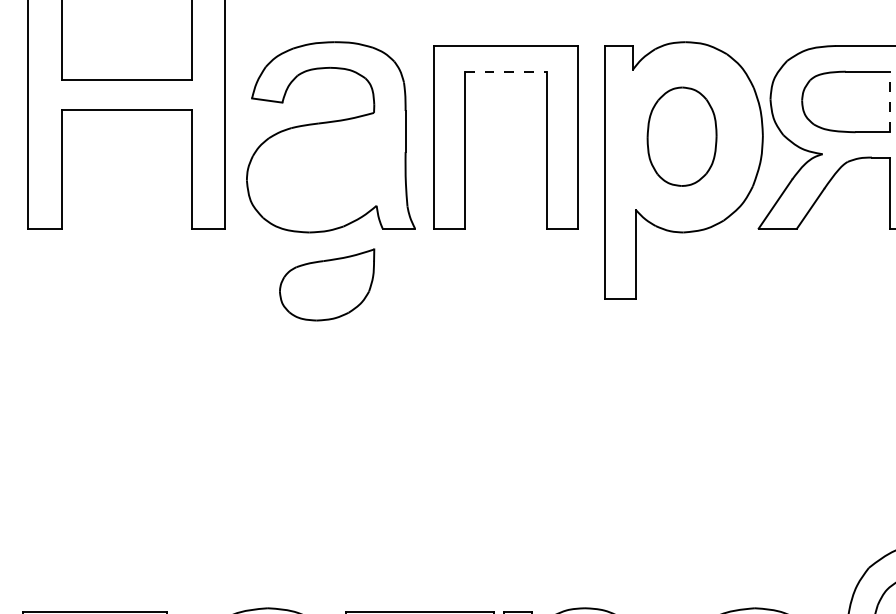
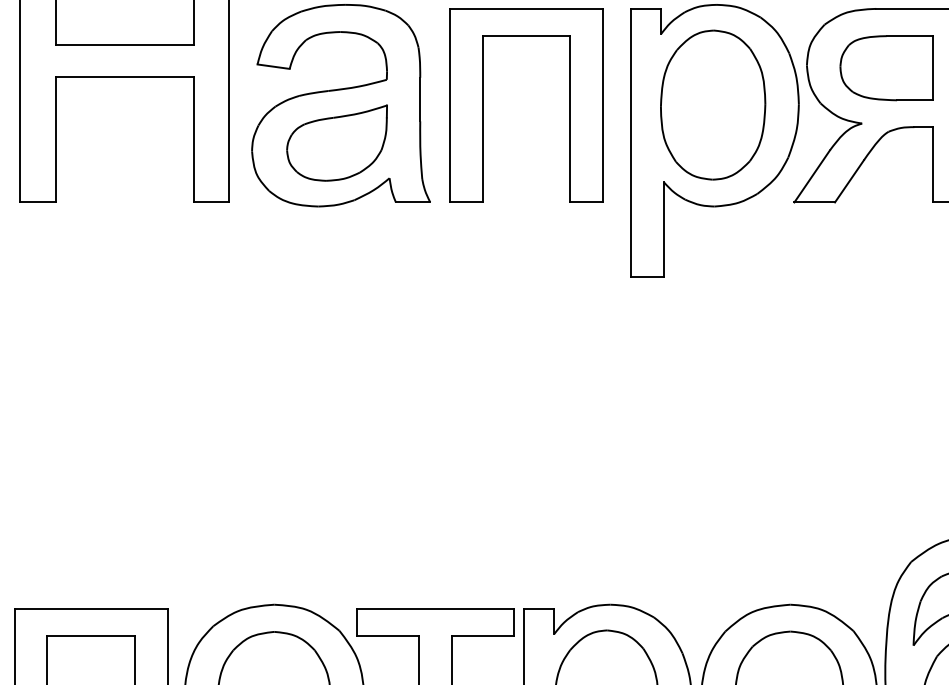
line: (505, 72) -> (526, 36), dashed -> solid
line: (889, 101) -> (933, 67), dashed -> solid
part: (682, 136) -> (713, 104), size x1.43
part: (326, 284) -> (336, 142), moved

